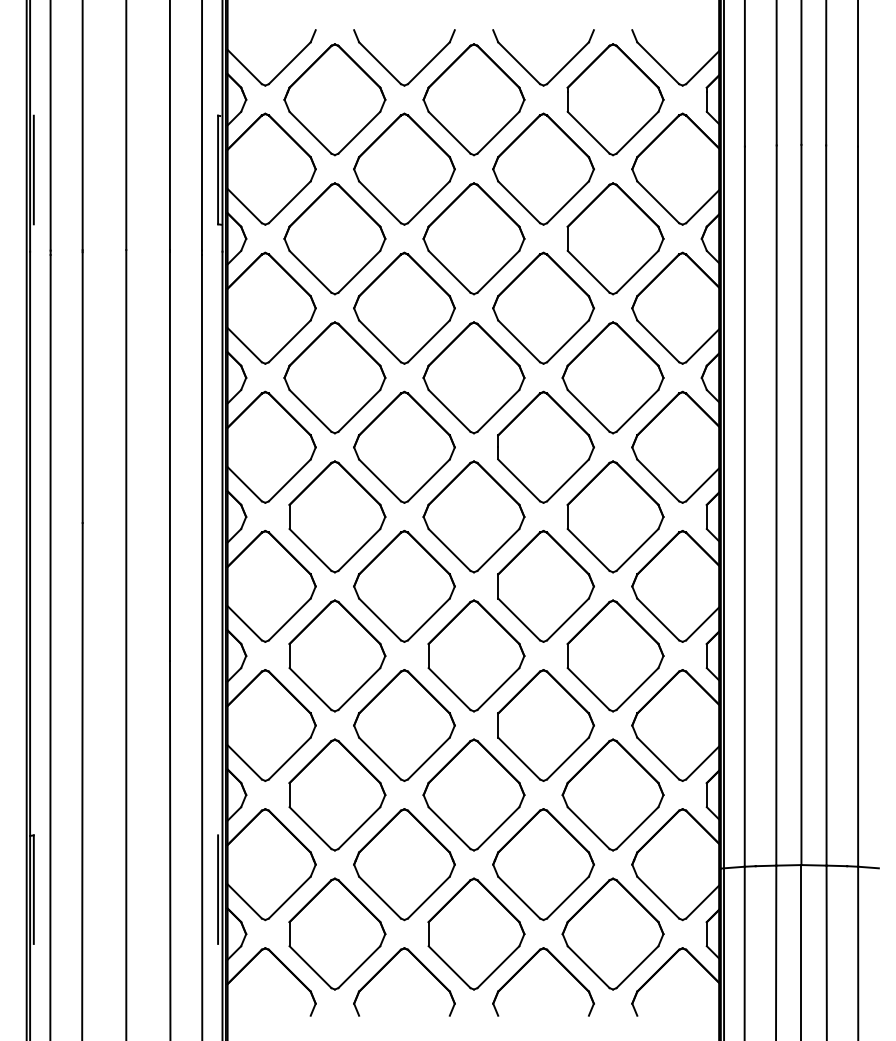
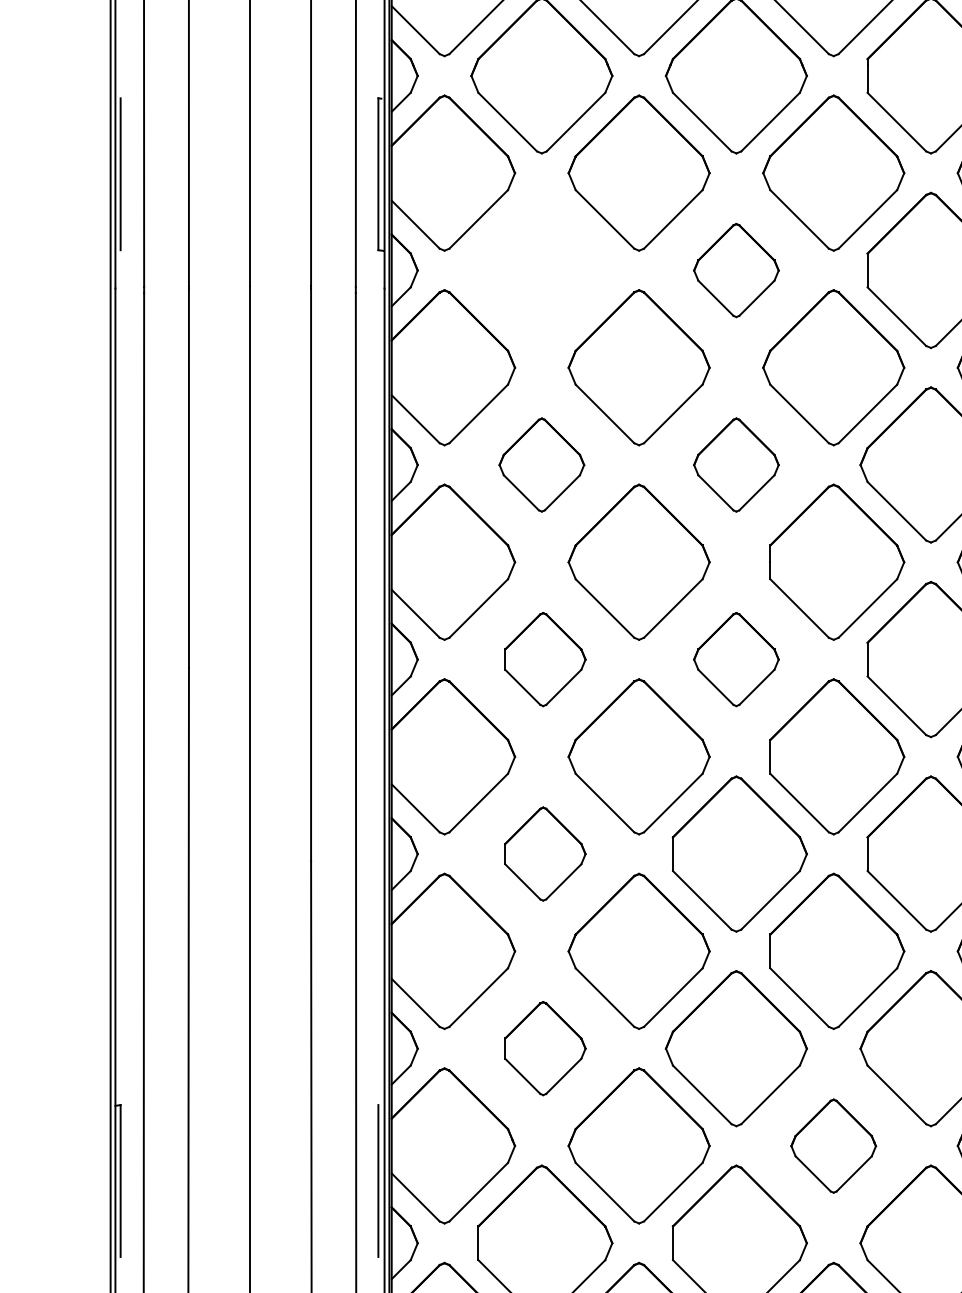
part: (334, 238) -> (541, 270), removed
part: (473, 238) -> (735, 270), size x0.6
part: (334, 377) -> (541, 464), size x0.6
part: (473, 377) -> (735, 464), size x0.6
part: (337, 516) -> (545, 658), size x0.6
part: (473, 516) -> (735, 658), size x0.6
part: (337, 655) -> (545, 853), size x0.6
part: (337, 794) -> (545, 1047), size x0.6
part: (543, 864) -> (833, 1145), size x0.6

